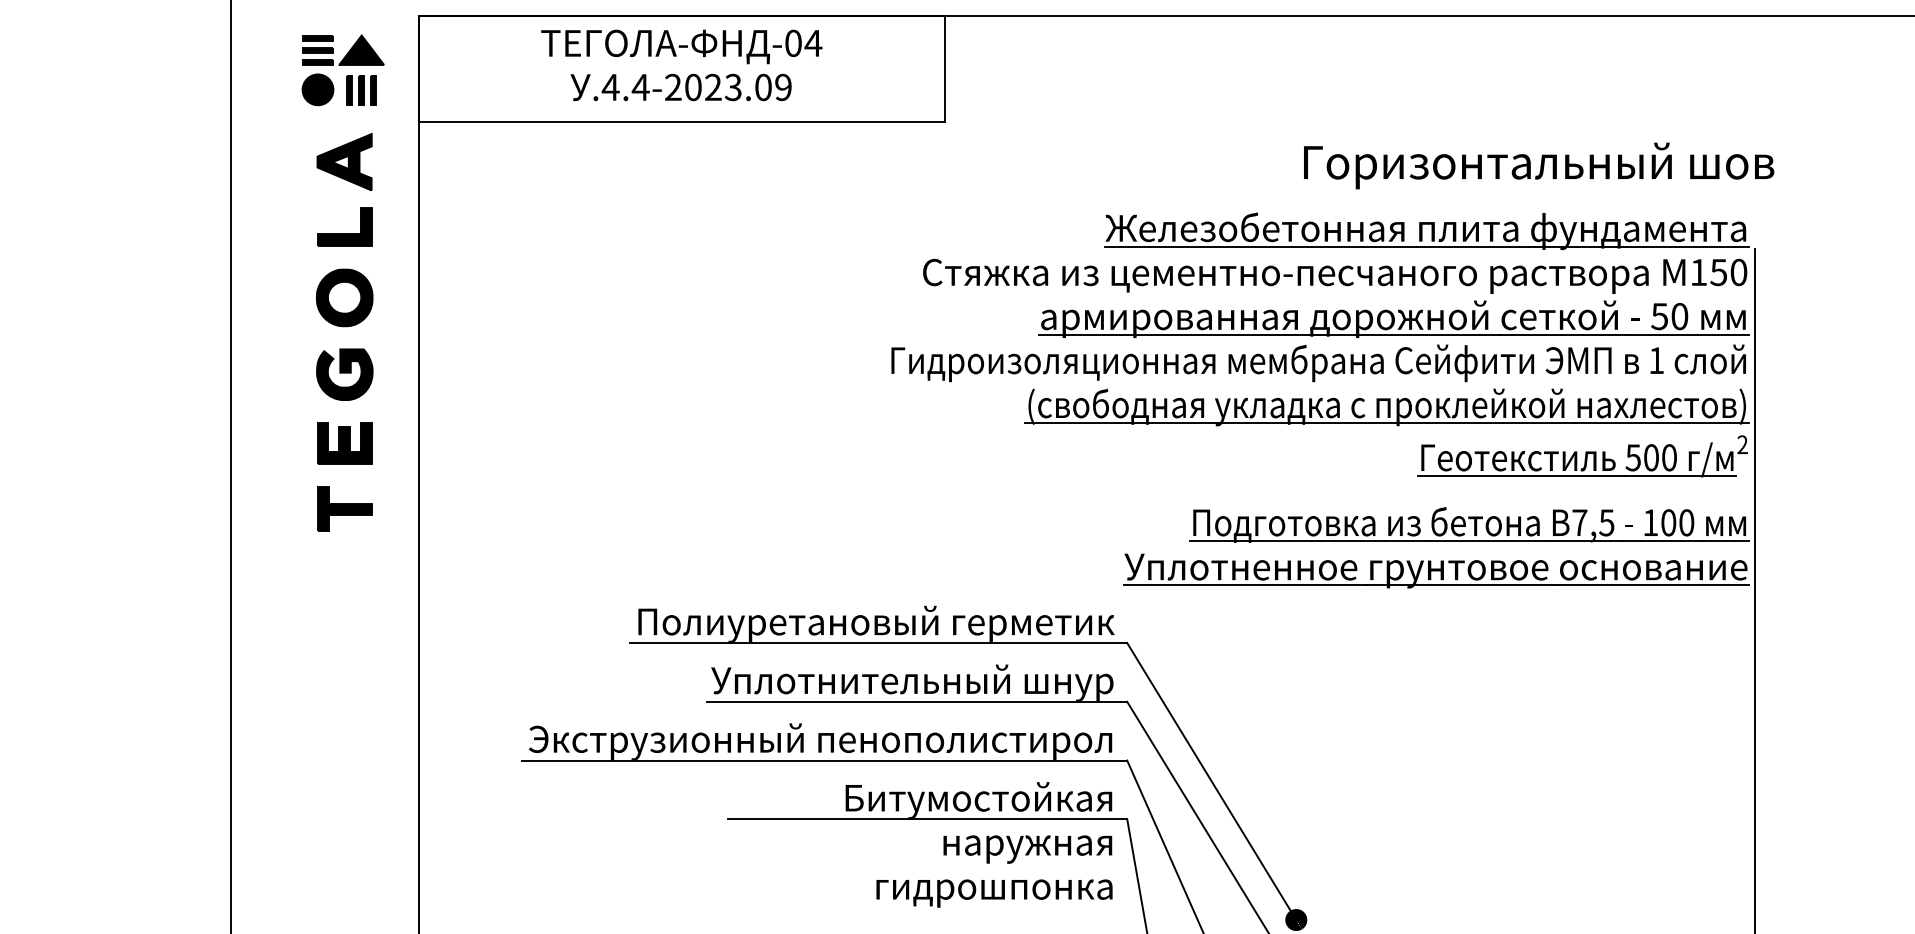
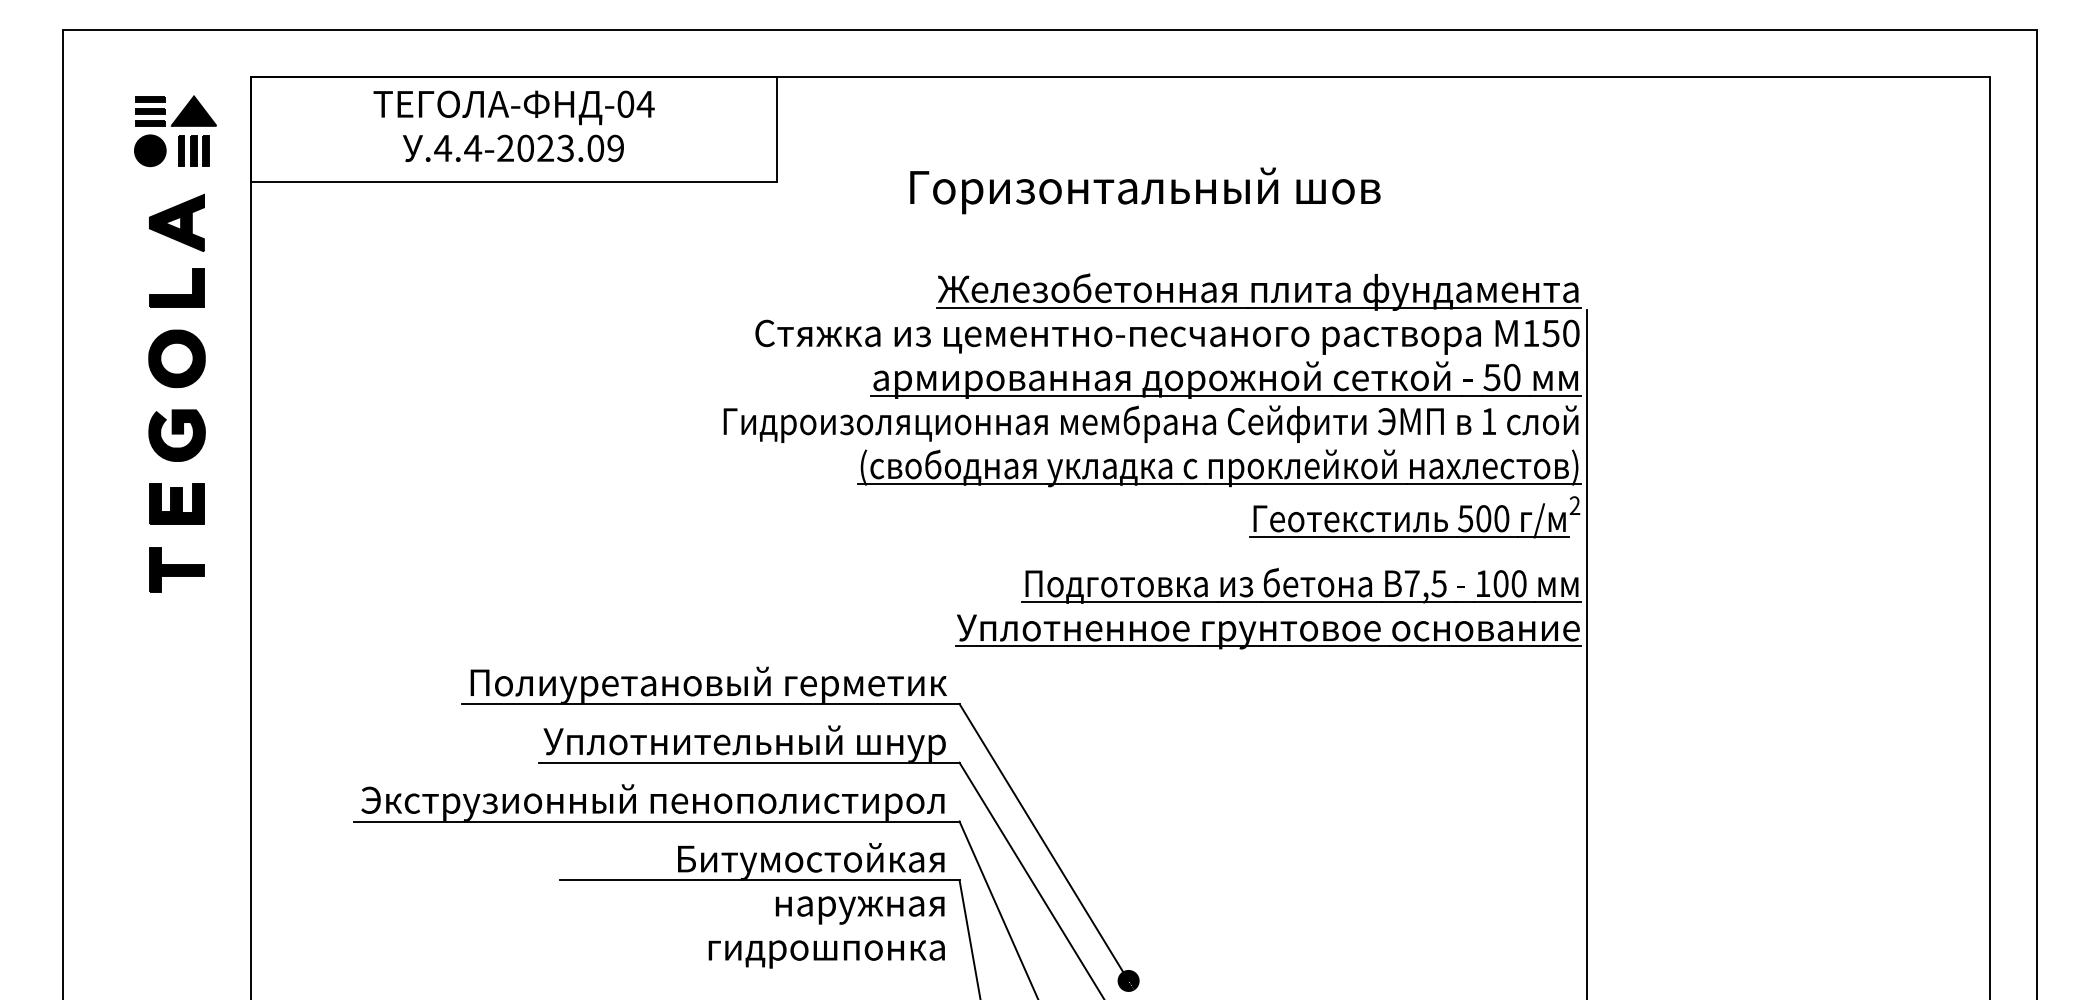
text: (1539, 165) -> (1145, 190), moved

